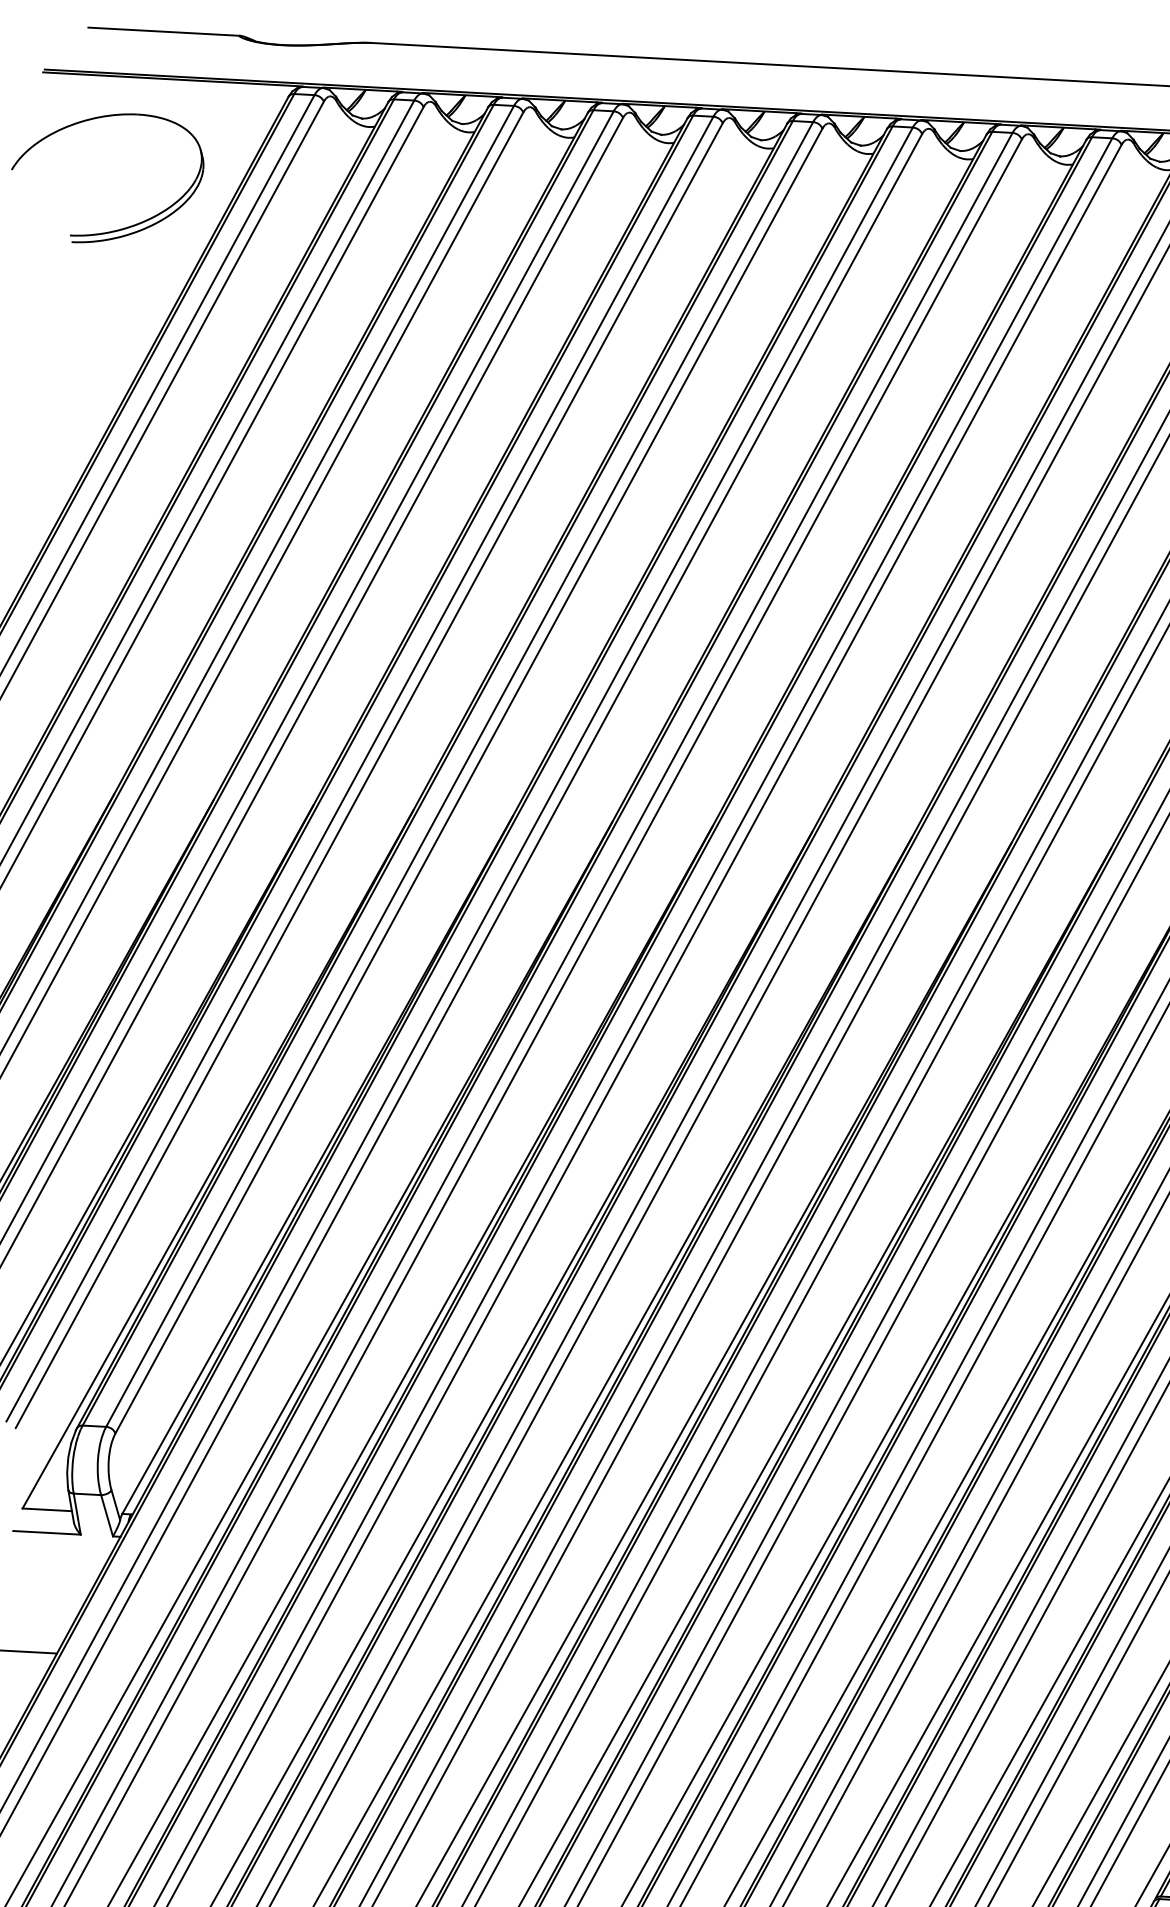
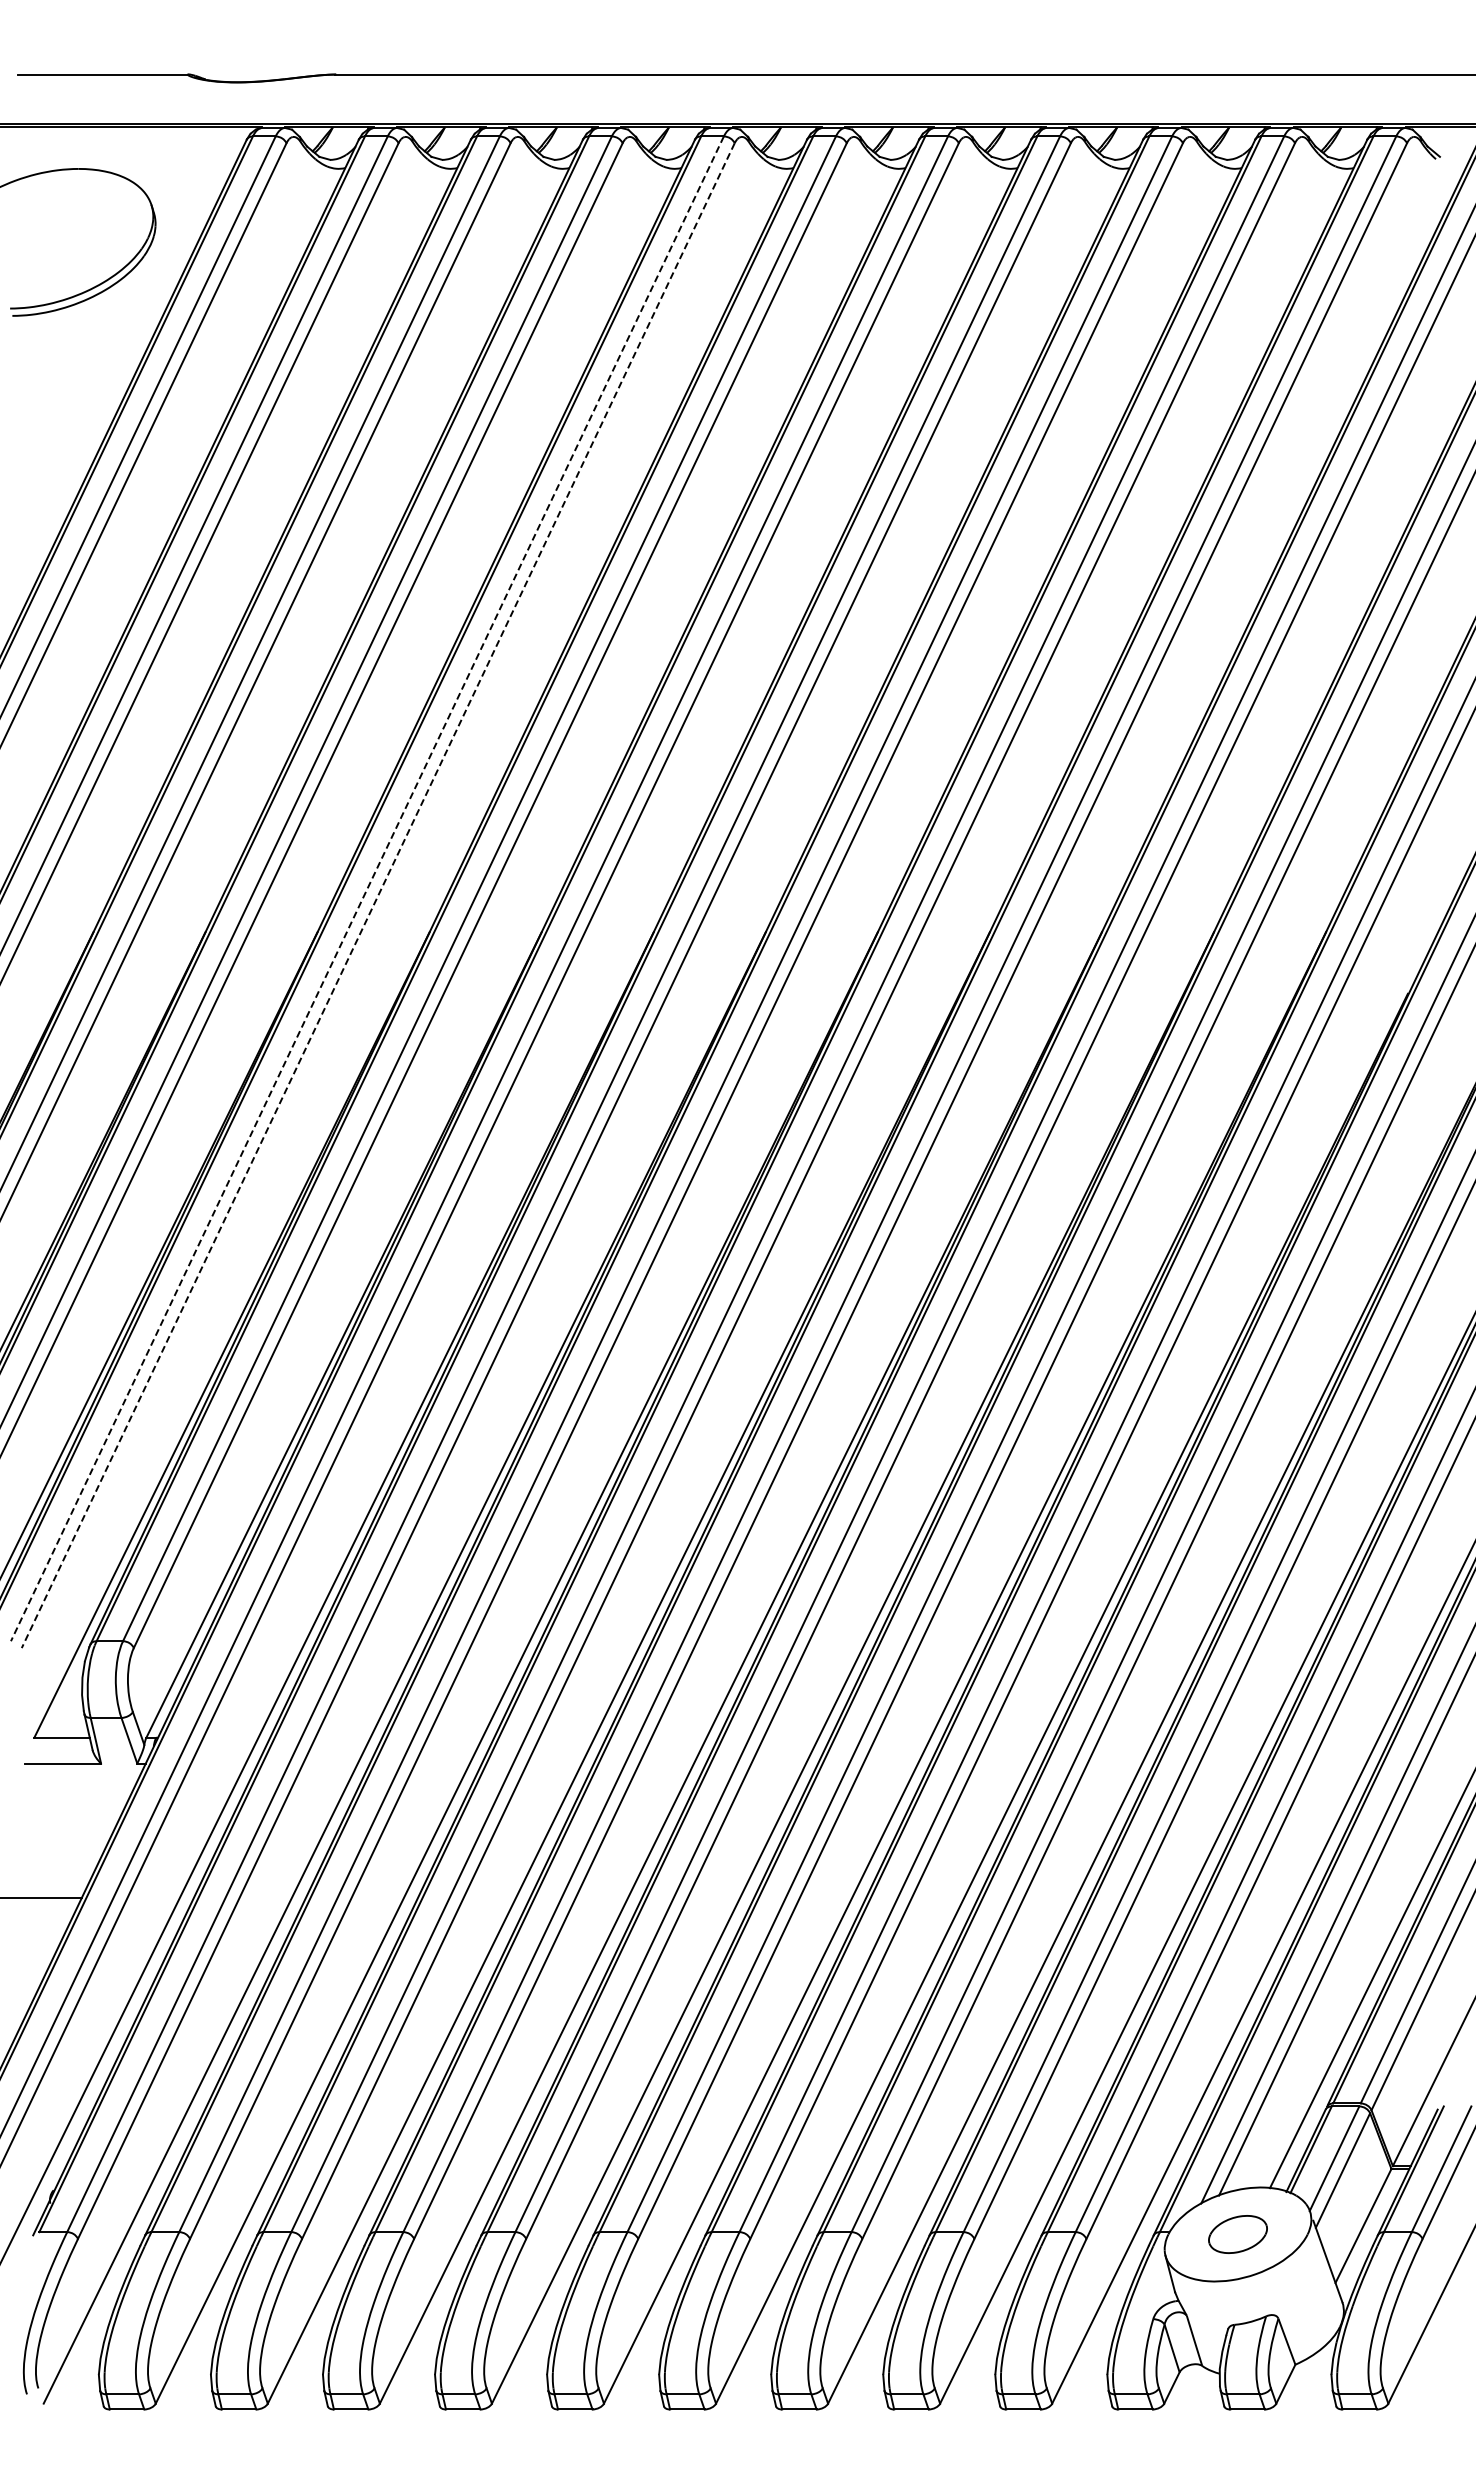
line: (360, 768) -> (367, 888), solid -> dashed
line: (369, 775) -> (378, 895), solid -> dashed

